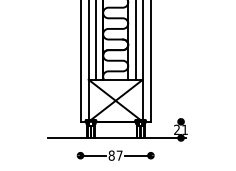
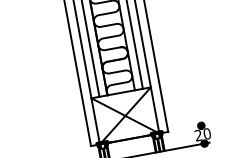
text: (185, 129) -> (207, 133), 21 -> 20

